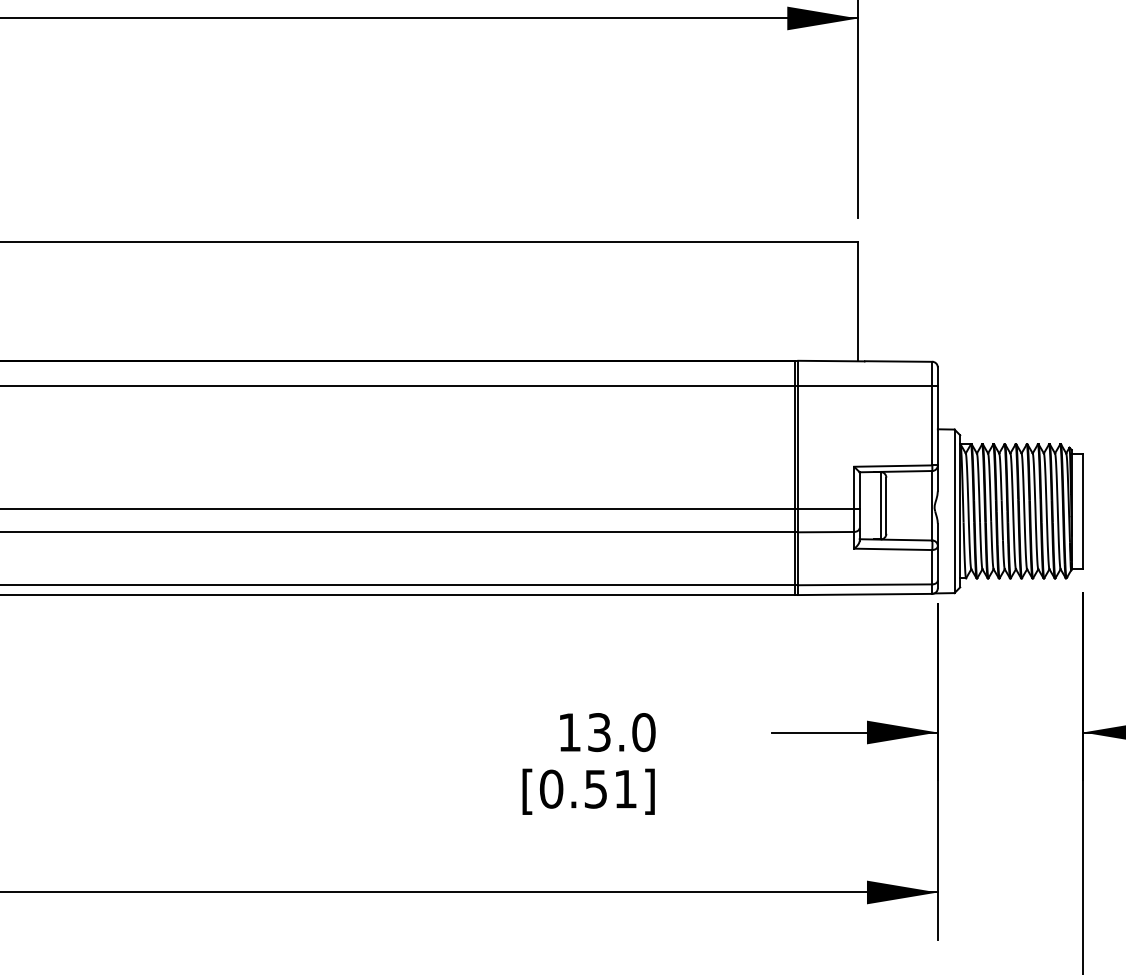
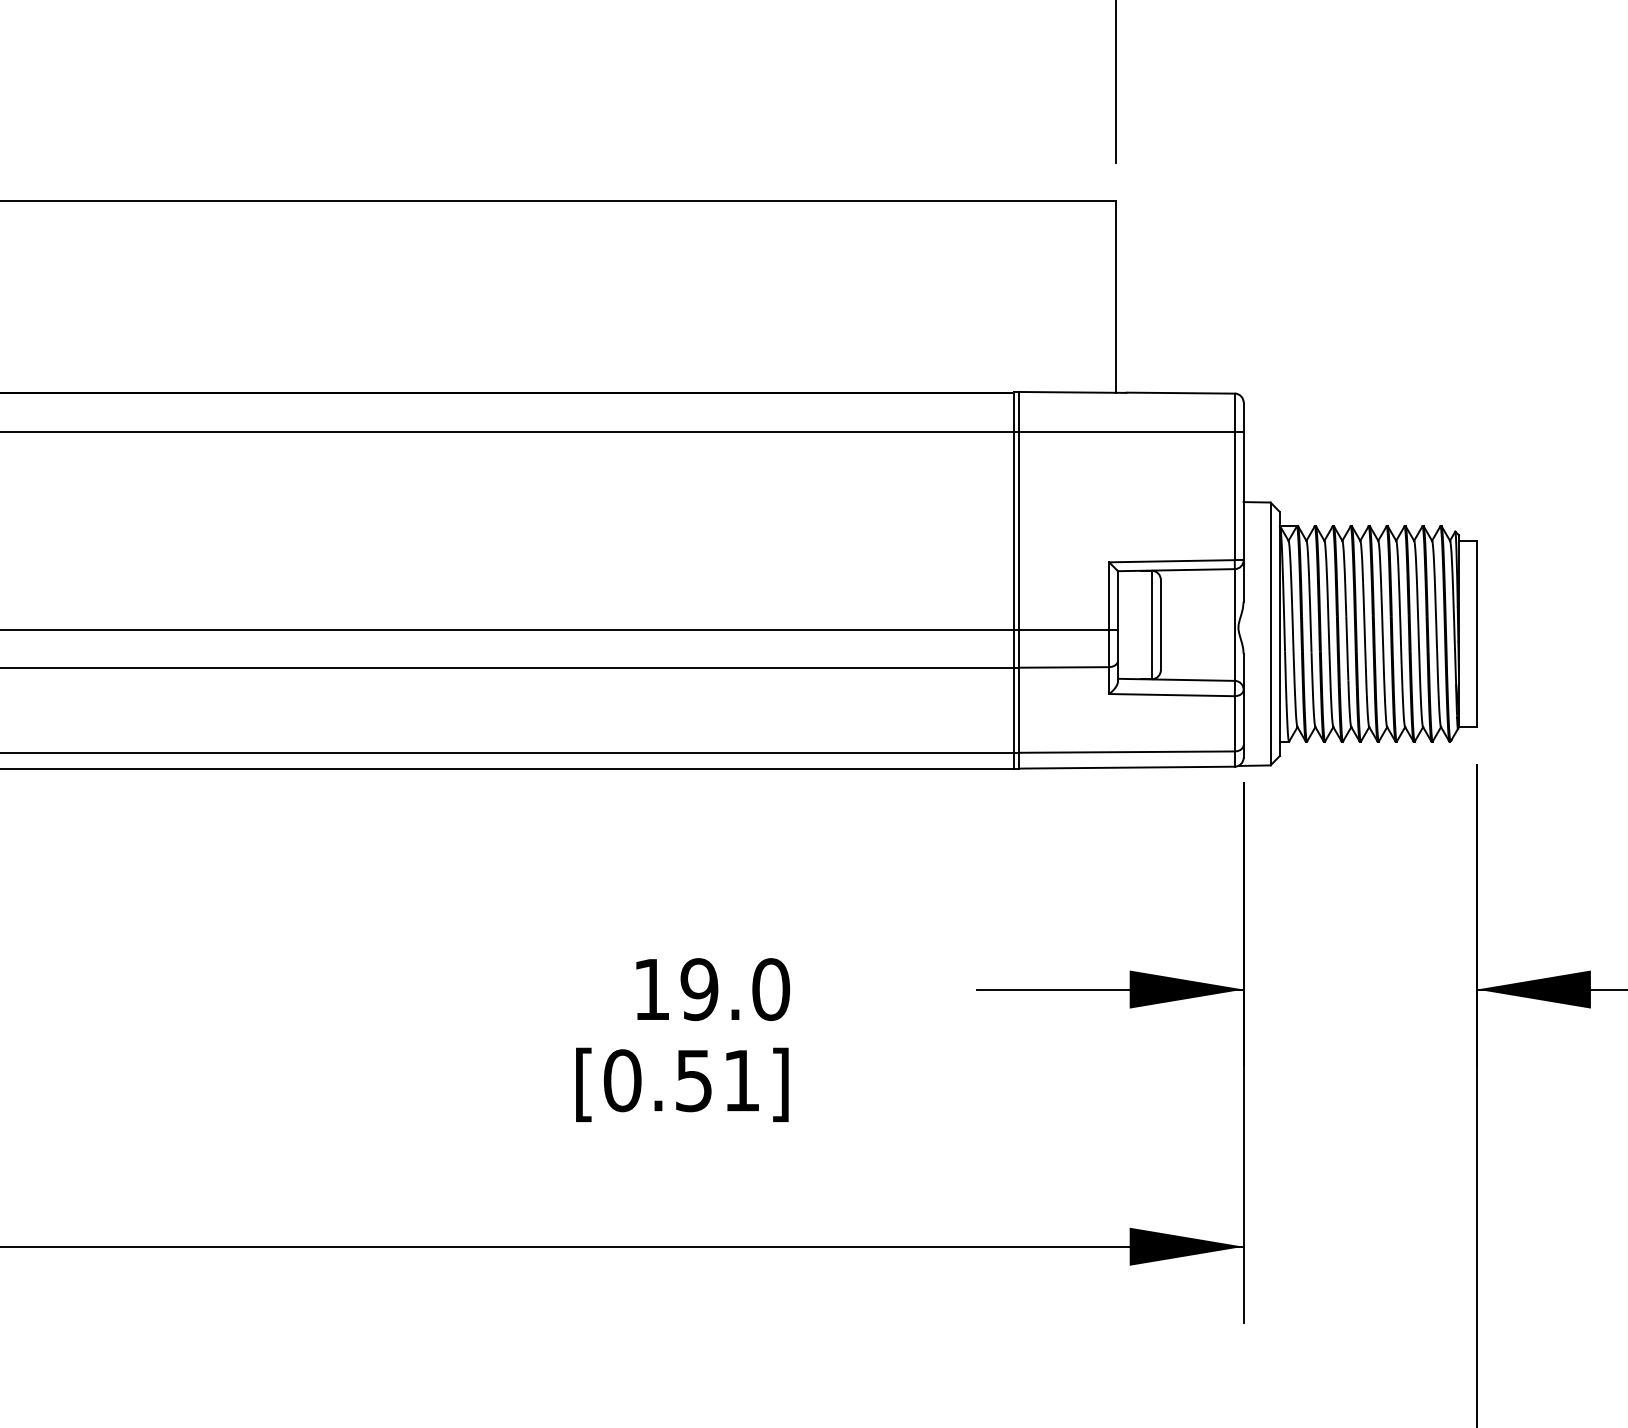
text: (598, 732) -> (698, 989), 13.0 -> 19.0

